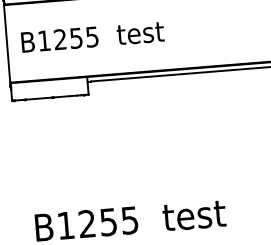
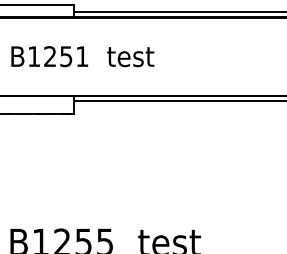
text: (92, 36) -> (82, 56), B1255 -> B1251

